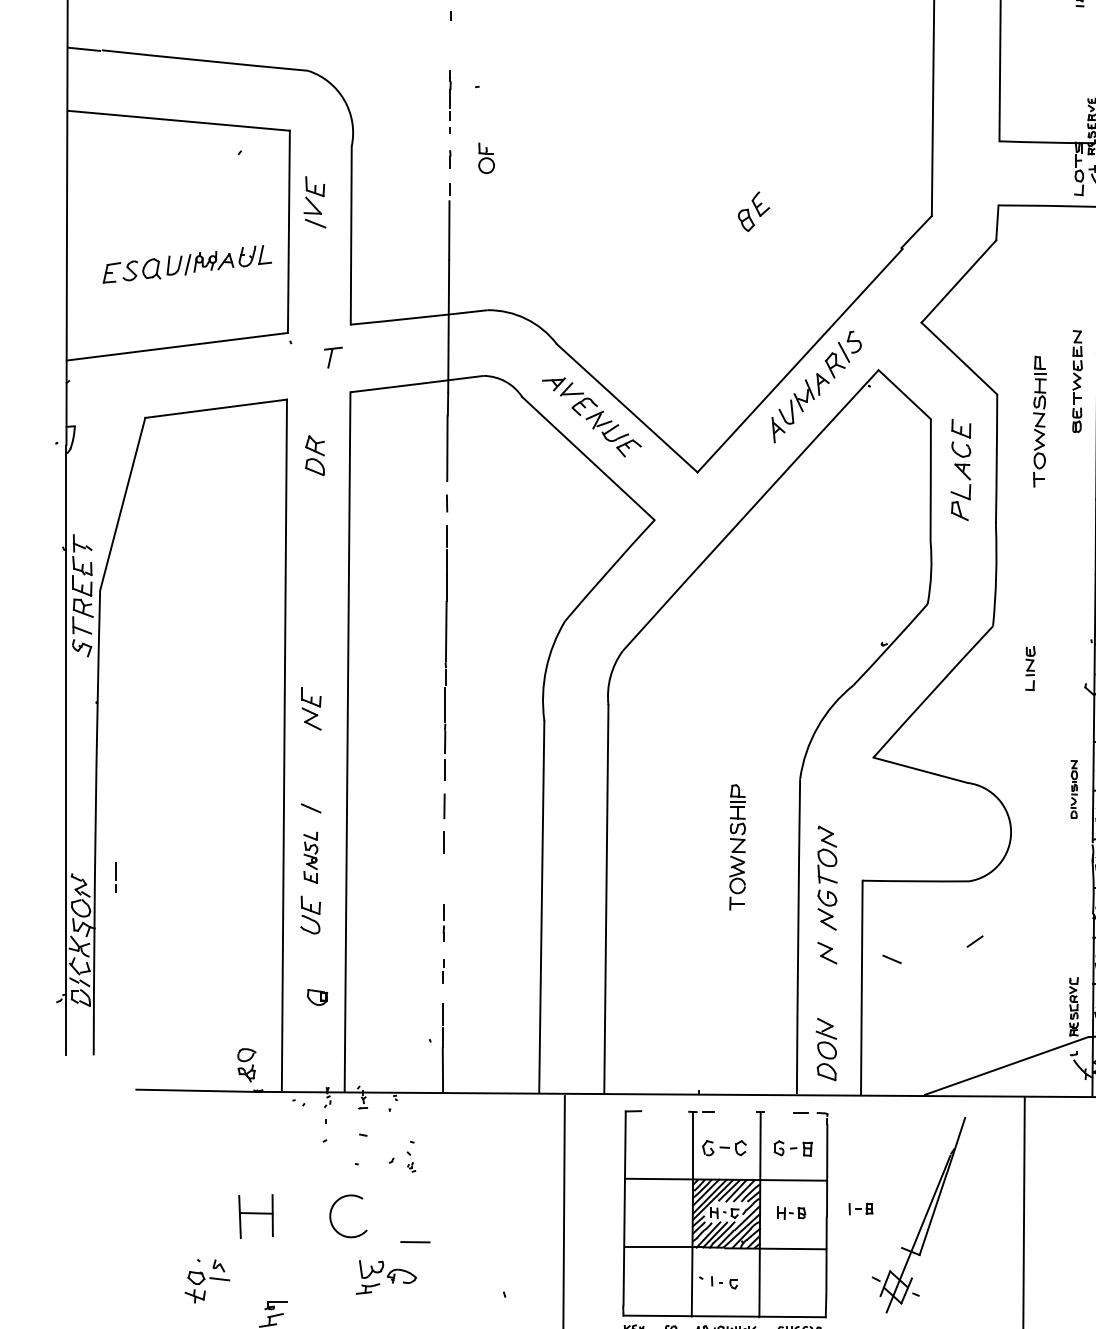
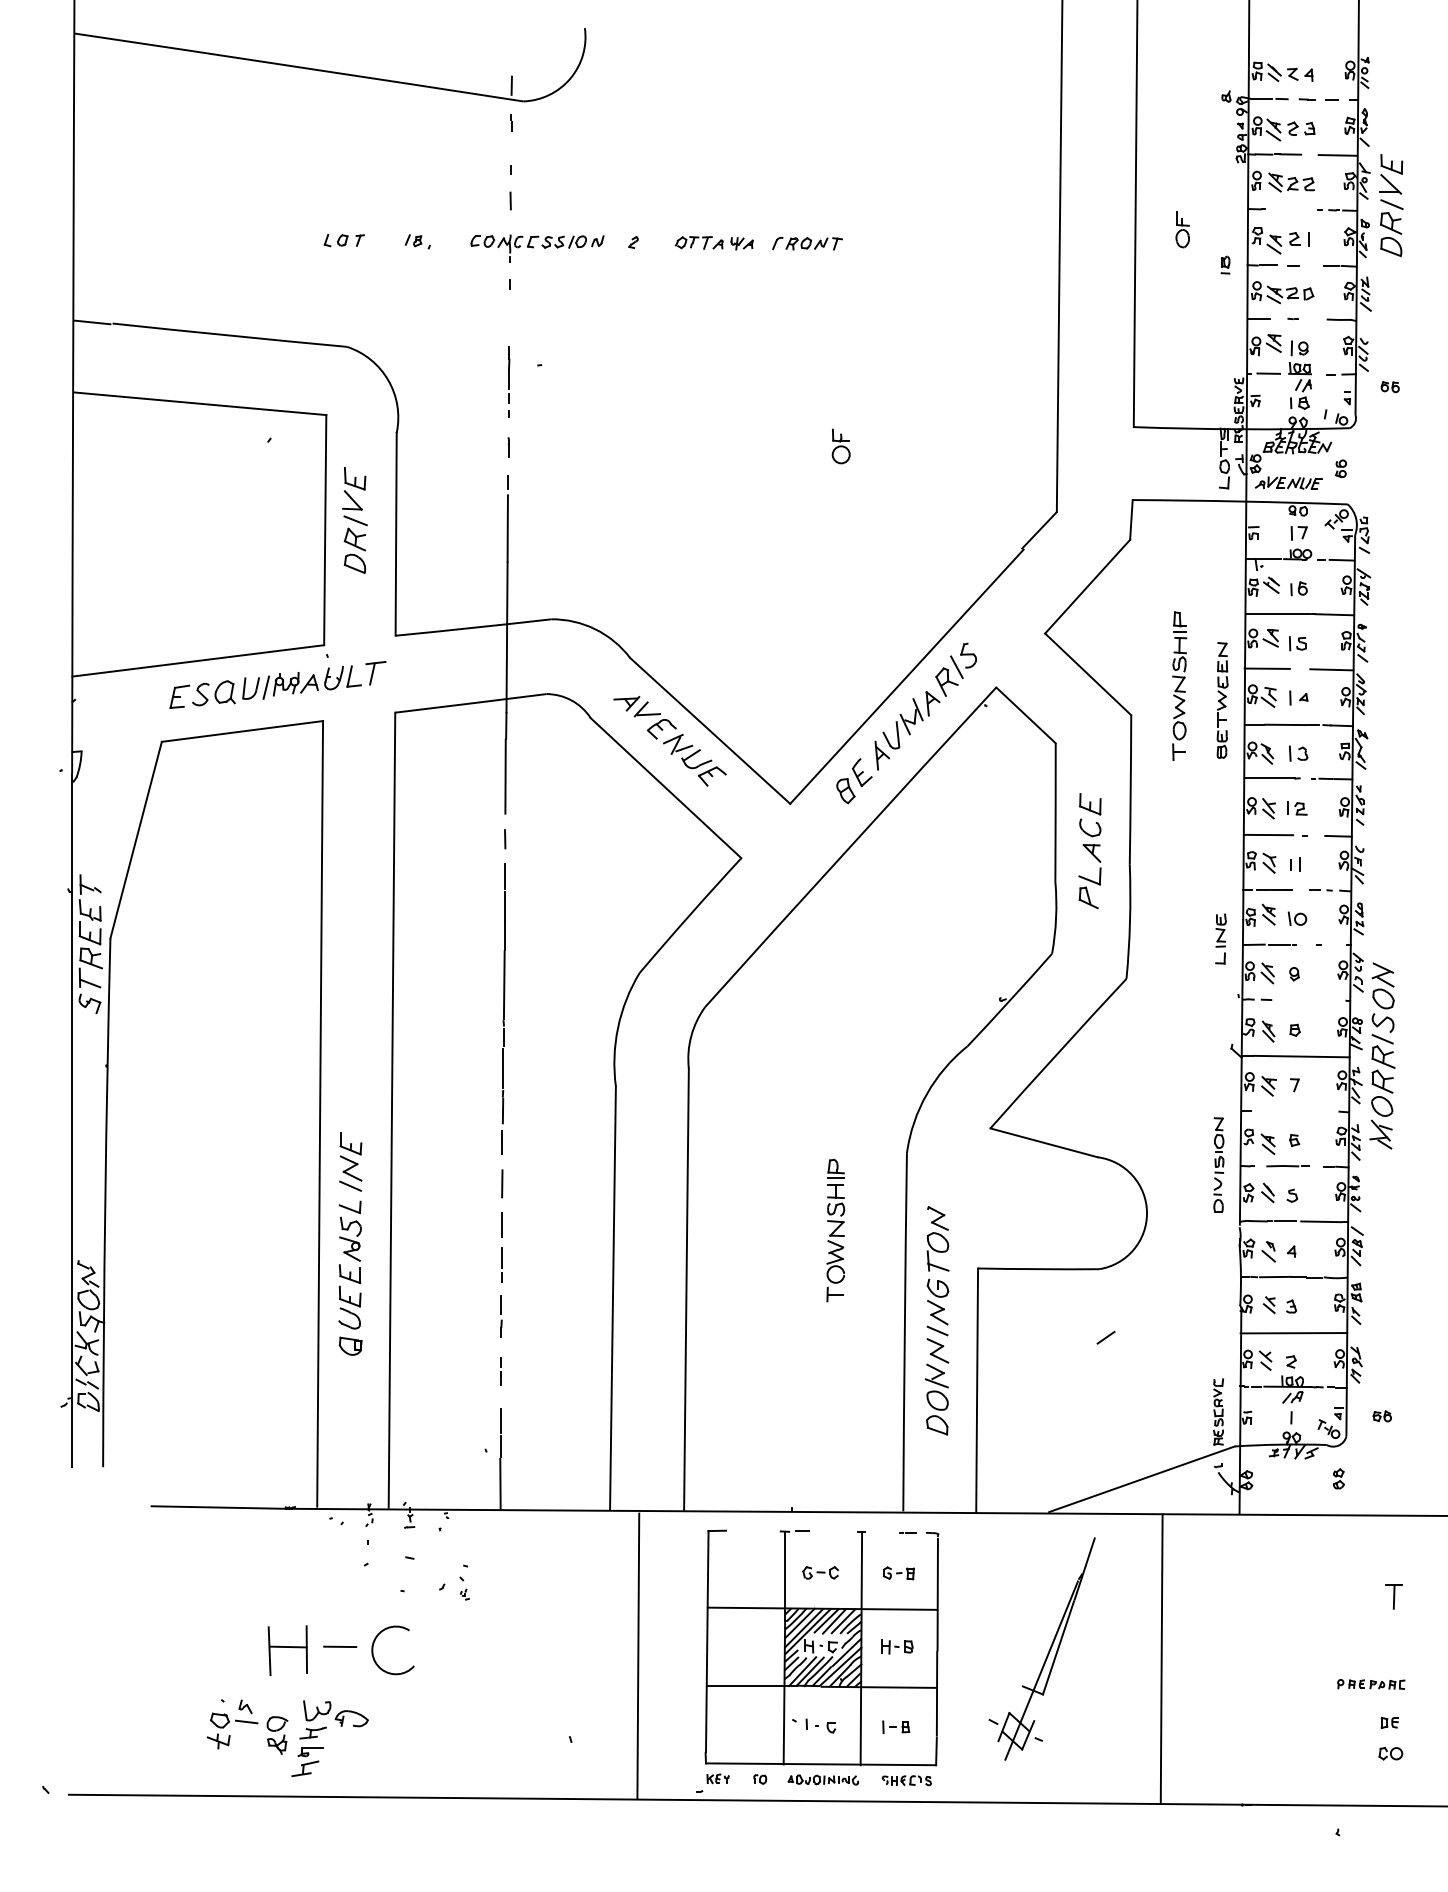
part: (486, 158) -> (840, 446), moved
part: (754, 211) -> (854, 781), moved
part: (187, 263) -> (265, 686), moved
part: (1039, 421) -> (1179, 685), moved
part: (314, 455) -> (354, 550), moved
part: (960, 470) -> (1089, 851), moved
part: (1029, 668) -> (1220, 938), moved
part: (311, 708) -> (350, 1156), moved
part: (1073, 789) -> (1218, 1164), size x1.43
part: (310, 857) -> (349, 1242), size x1.43
line: (116, 877) -> (501, 1264), moved
line: (892, 958) -> (937, 1330), moved
part: (317, 996) -> (350, 1345), moved
part: (826, 1049) -> (936, 1399), moved
part: (246, 1065) -> (277, 1735), moved
part: (724, 1147) -> (820, 1572), size x0.71
part: (792, 1148) -> (898, 1573), size x0.71
part: (861, 1208) -> (896, 1726), moved
line: (415, 1241) -> (340, 1646), moved
part: (385, 1277) -> (333, 1719), moved

